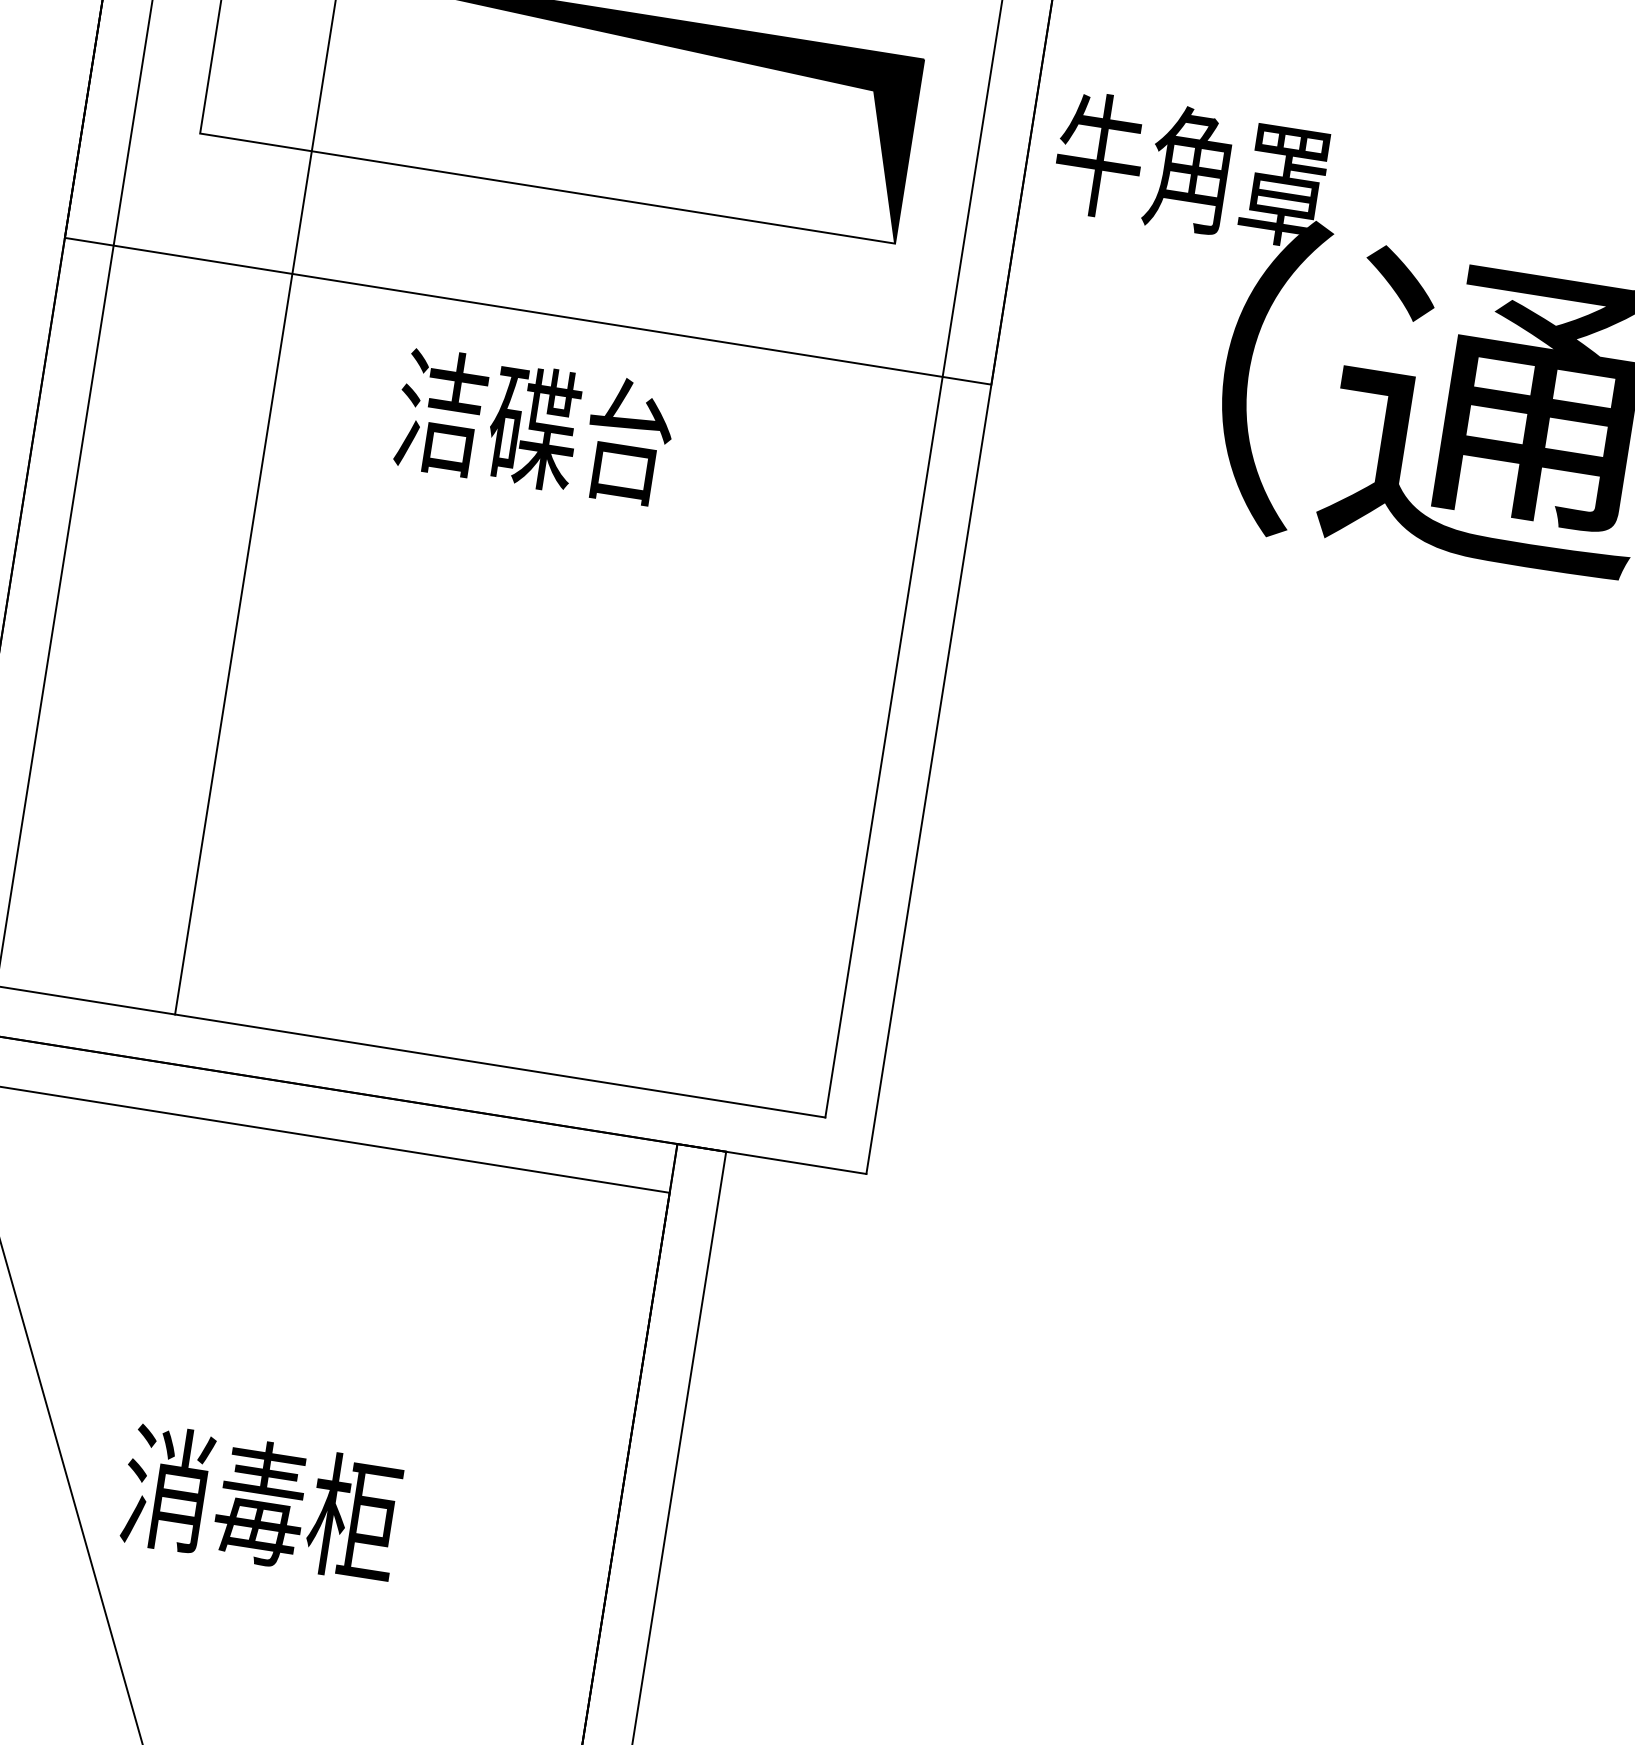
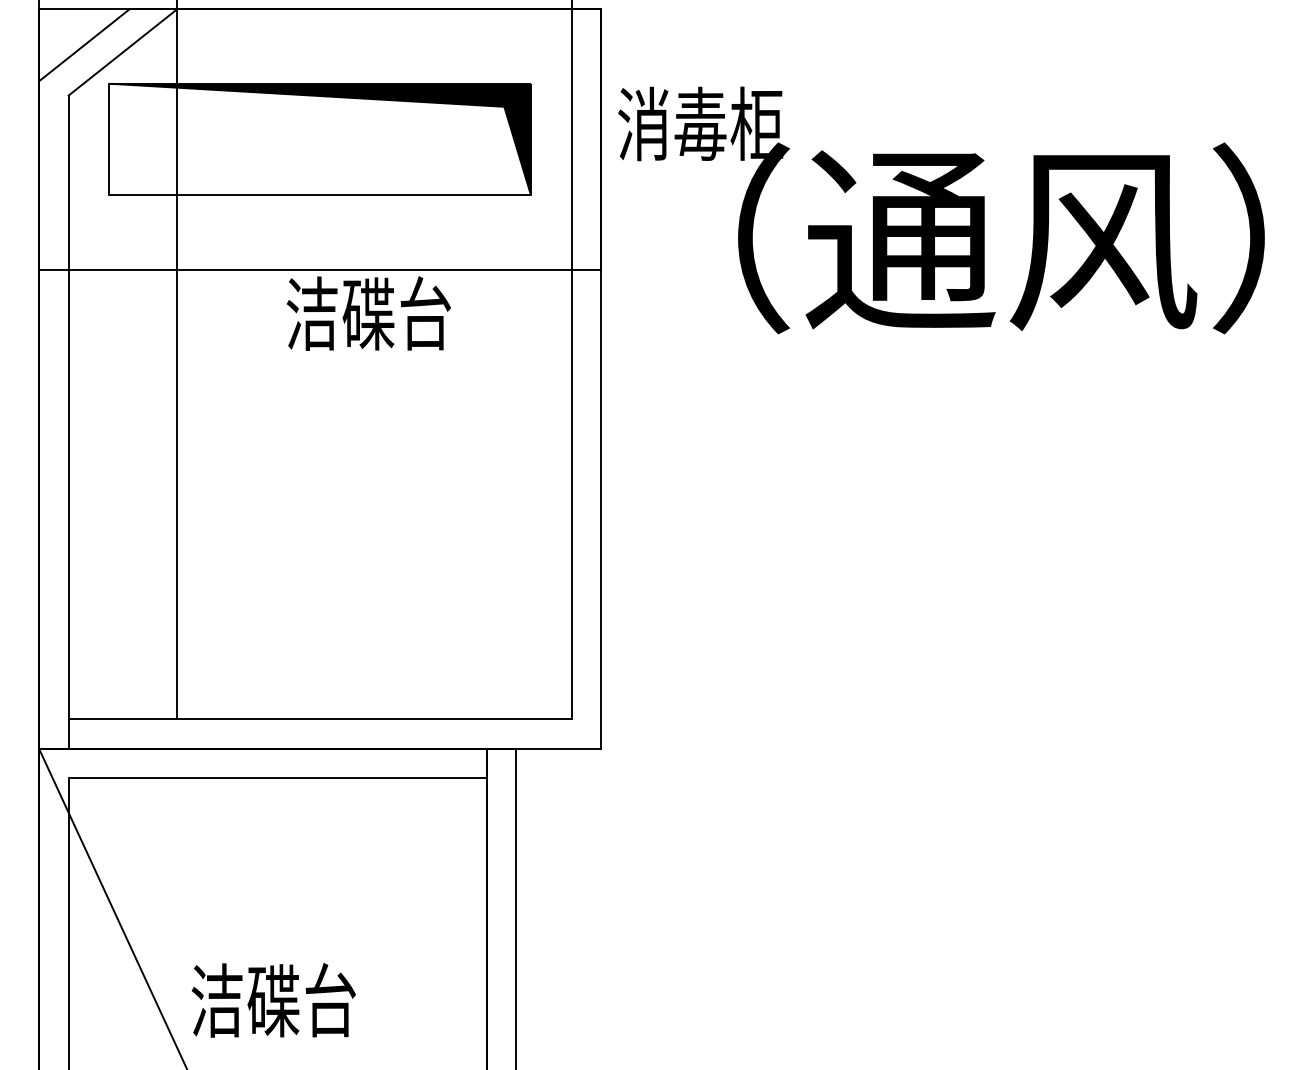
text: (1193, 169) -> (700, 123), 牛角罩 -> 消毒柜
text: (534, 426) -> (368, 313), moved
text: (260, 1503) -> (273, 1000), 消毒柜 -> 洁碟台

